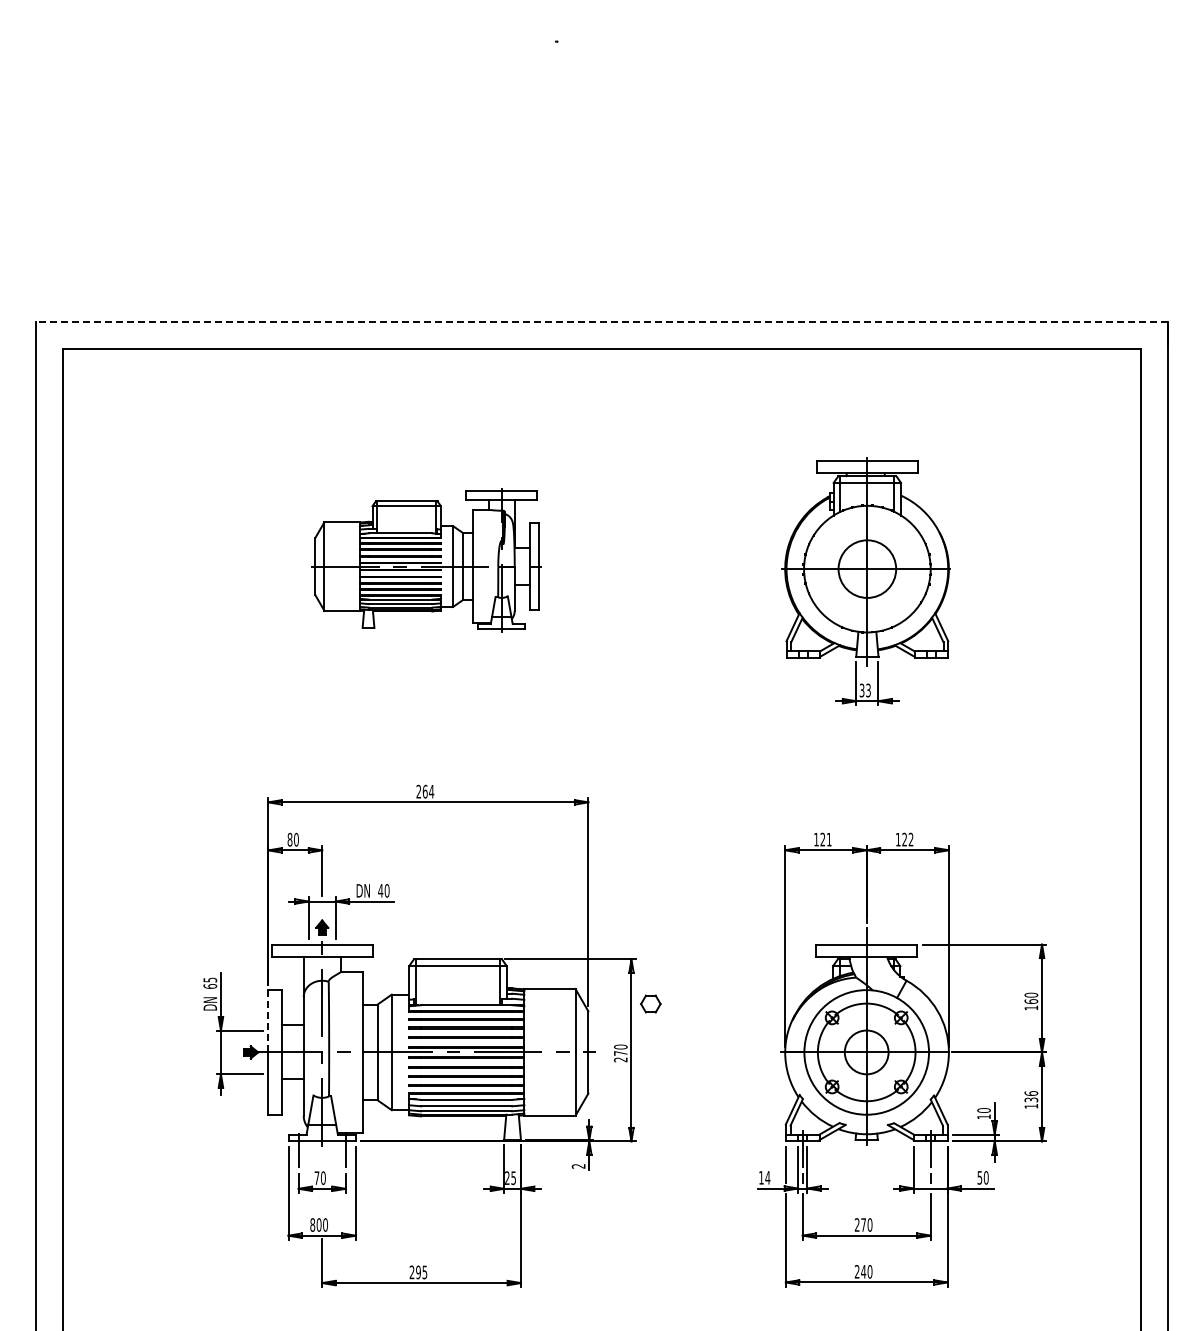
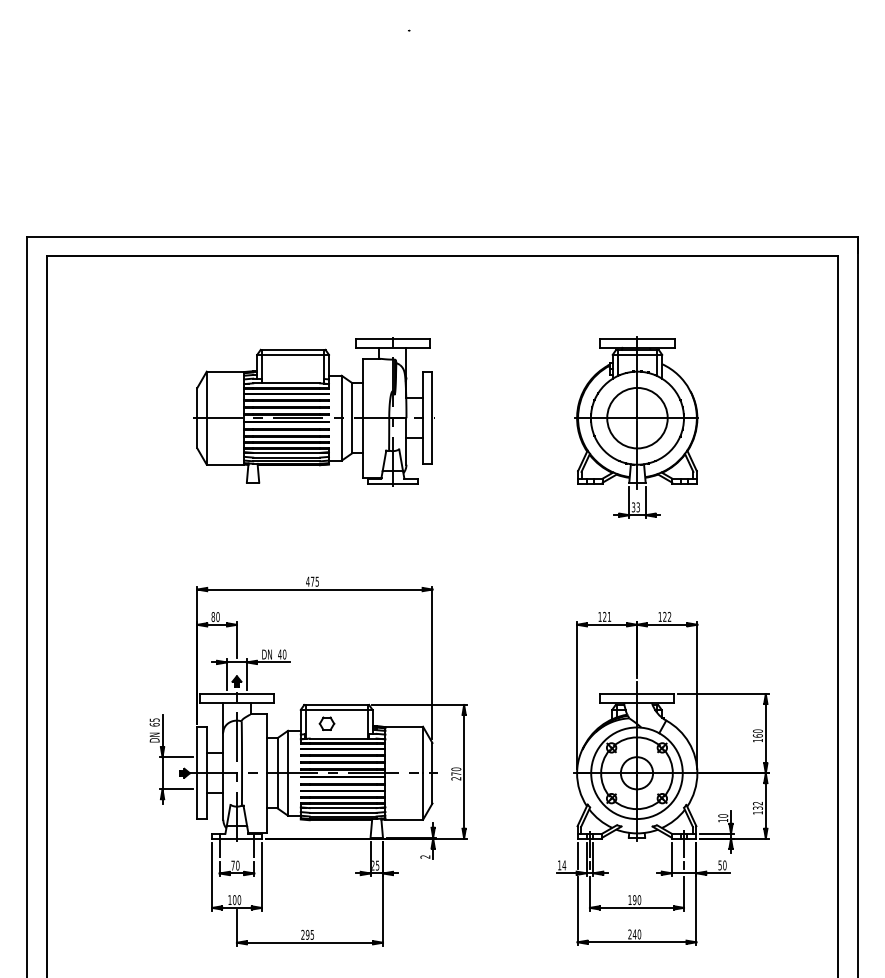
line: (602, 321) -> (442, 236), dashed -> solid
part: (425, 560) -> (312, 411), size x1.43
circle: (867, 568) -> (637, 417), size x1.43
text: (425, 791) -> (312, 581), 264 -> 475
part: (650, 1003) -> (326, 723), moved
line: (268, 1020) -> (197, 749), dashed -> solid
text: (1031, 1093) -> (758, 803), 136 -> 132
text: (312, 1224) -> (229, 899), 800 -> 100
text: (860, 1224) -> (632, 899), 270 -> 190

